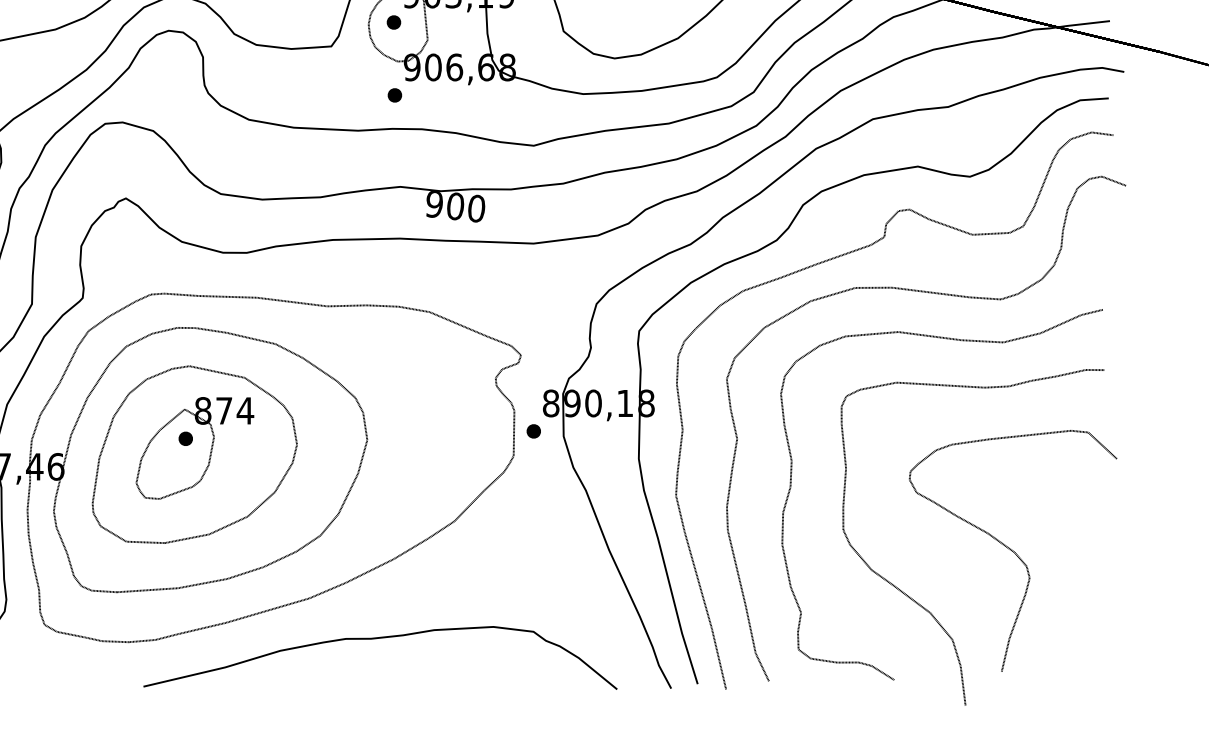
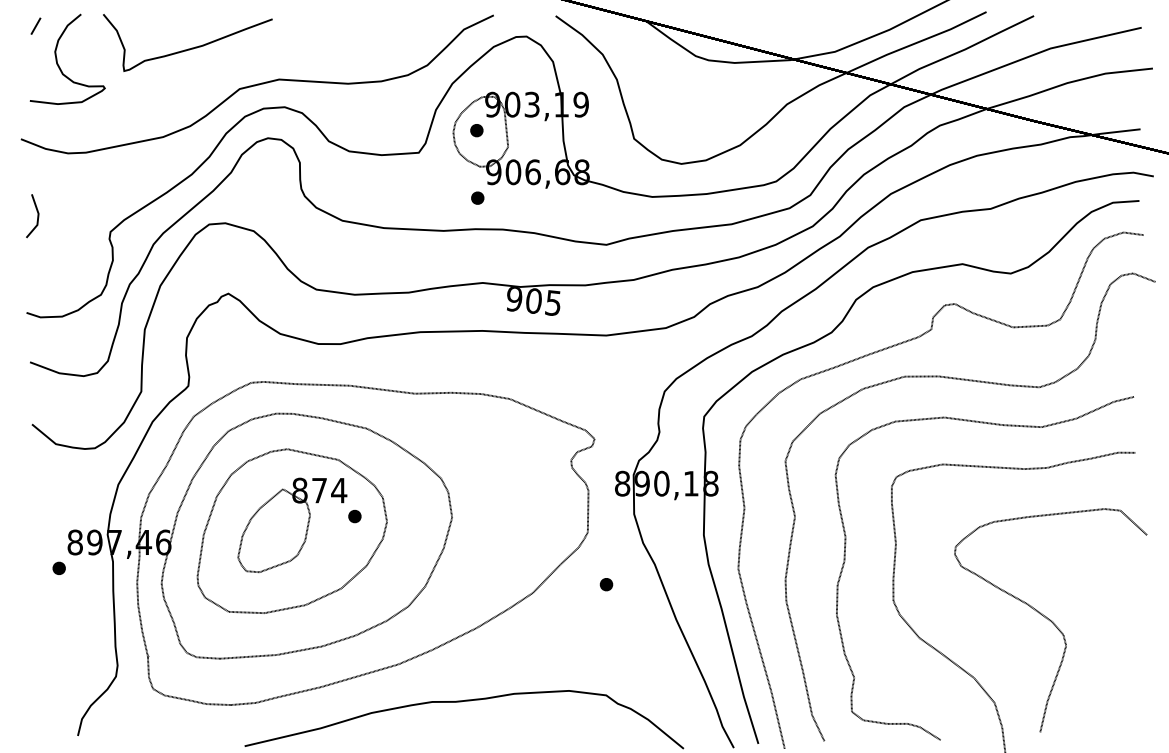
text: (476, 209) -> (553, 303), 900 -> 905
part: (533, 431) -> (606, 584), moved
part: (185, 438) -> (354, 516), moved

